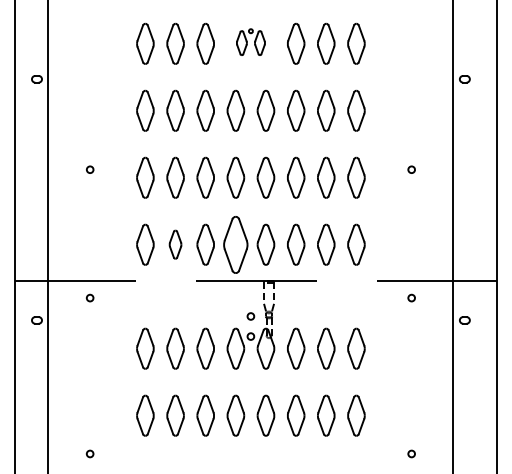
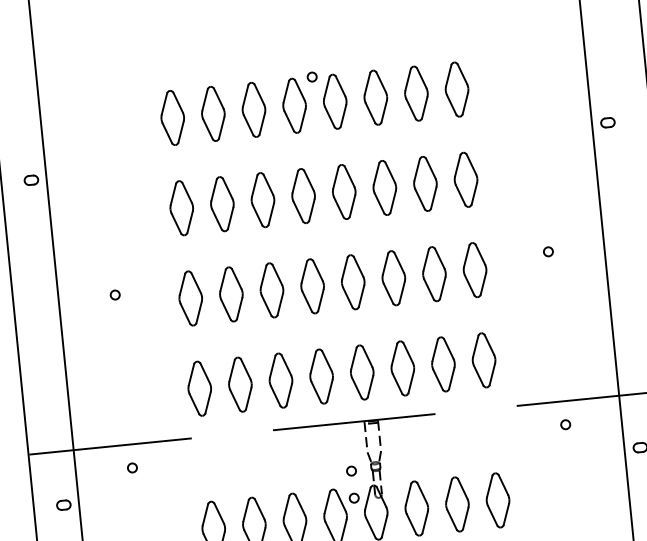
part: (250, 41) -> (314, 100), size x1.67
part: (175, 244) -> (240, 384), size x1.43
part: (235, 244) -> (321, 376), size x0.71

